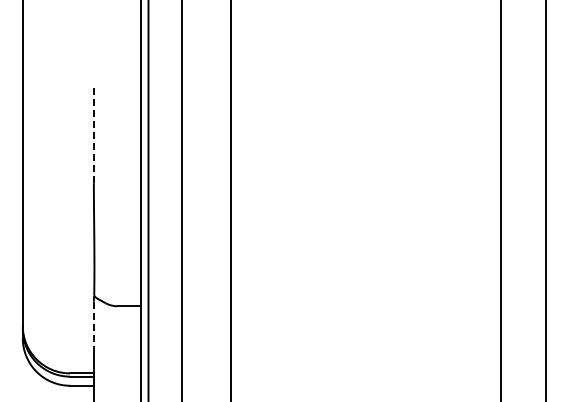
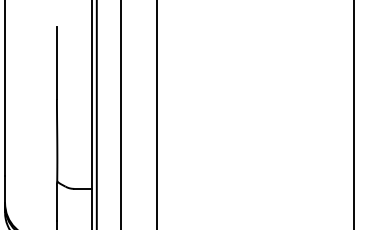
line: (93, 133) -> (56, 62), dashed -> solid
line: (93, 325) -> (56, 202), dashed -> solid

